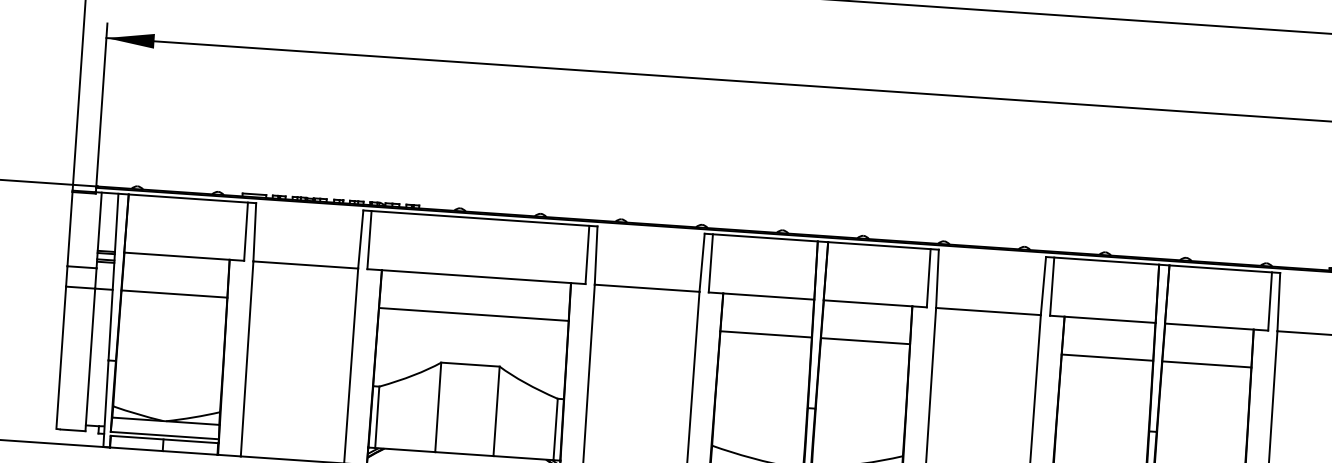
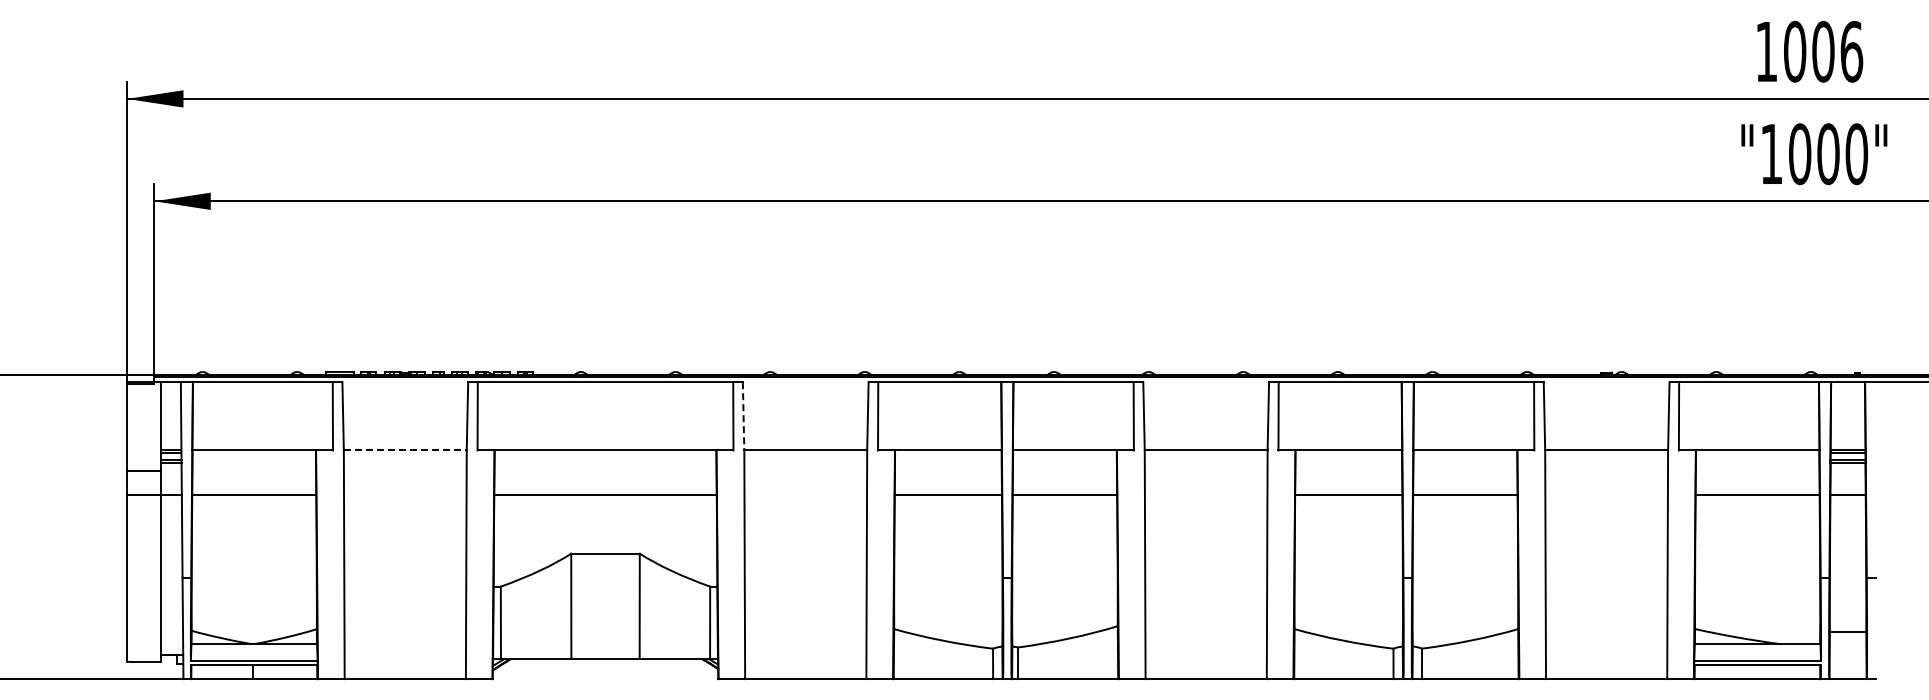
line: (596, 255) -> (743, 416), solid -> dashed
line: (305, 265) -> (405, 450), solid -> dashed

